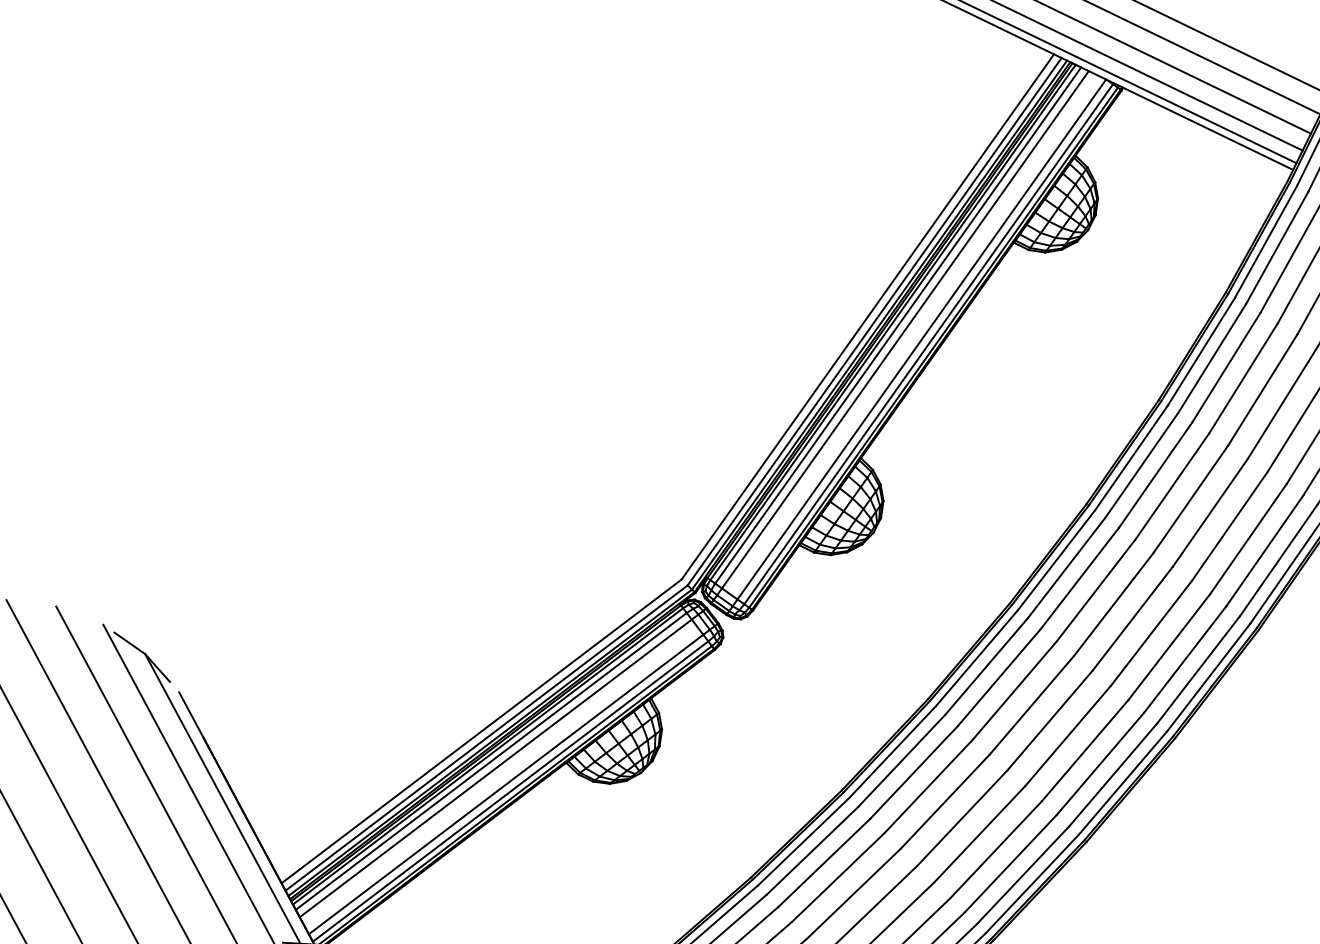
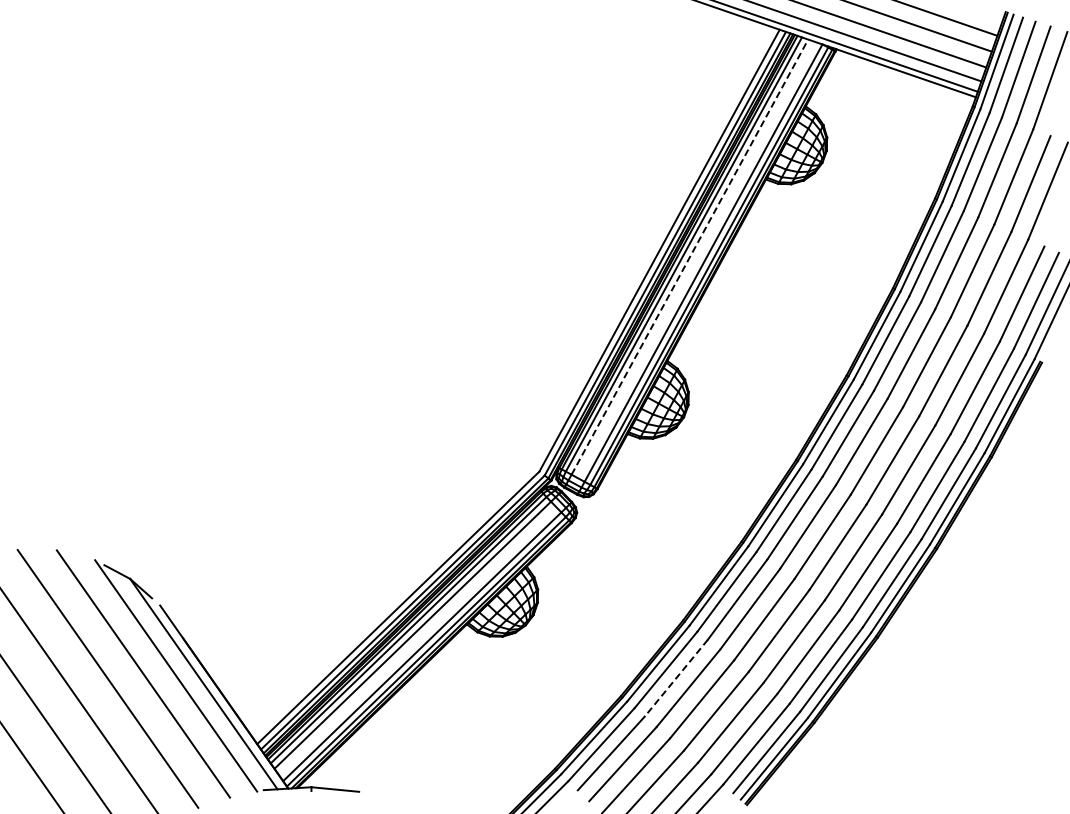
line: (904, 330) -> (689, 257), solid -> dashed
line: (824, 863) -> (676, 678), solid -> dashed

